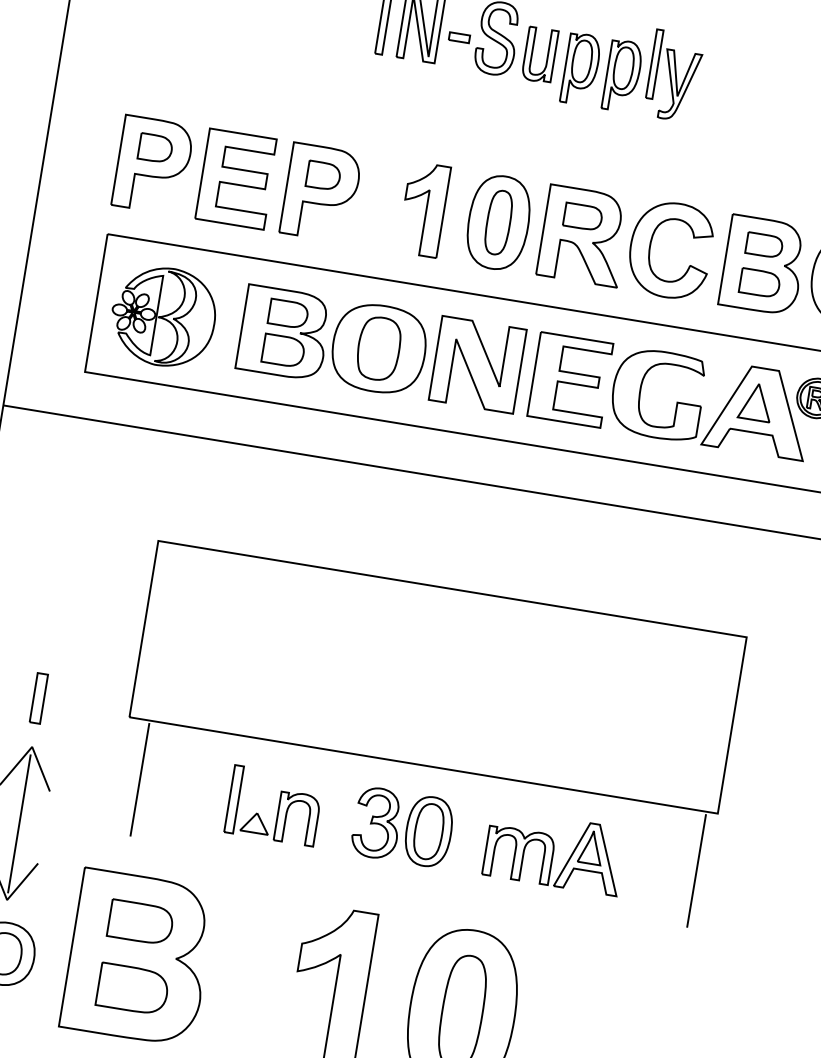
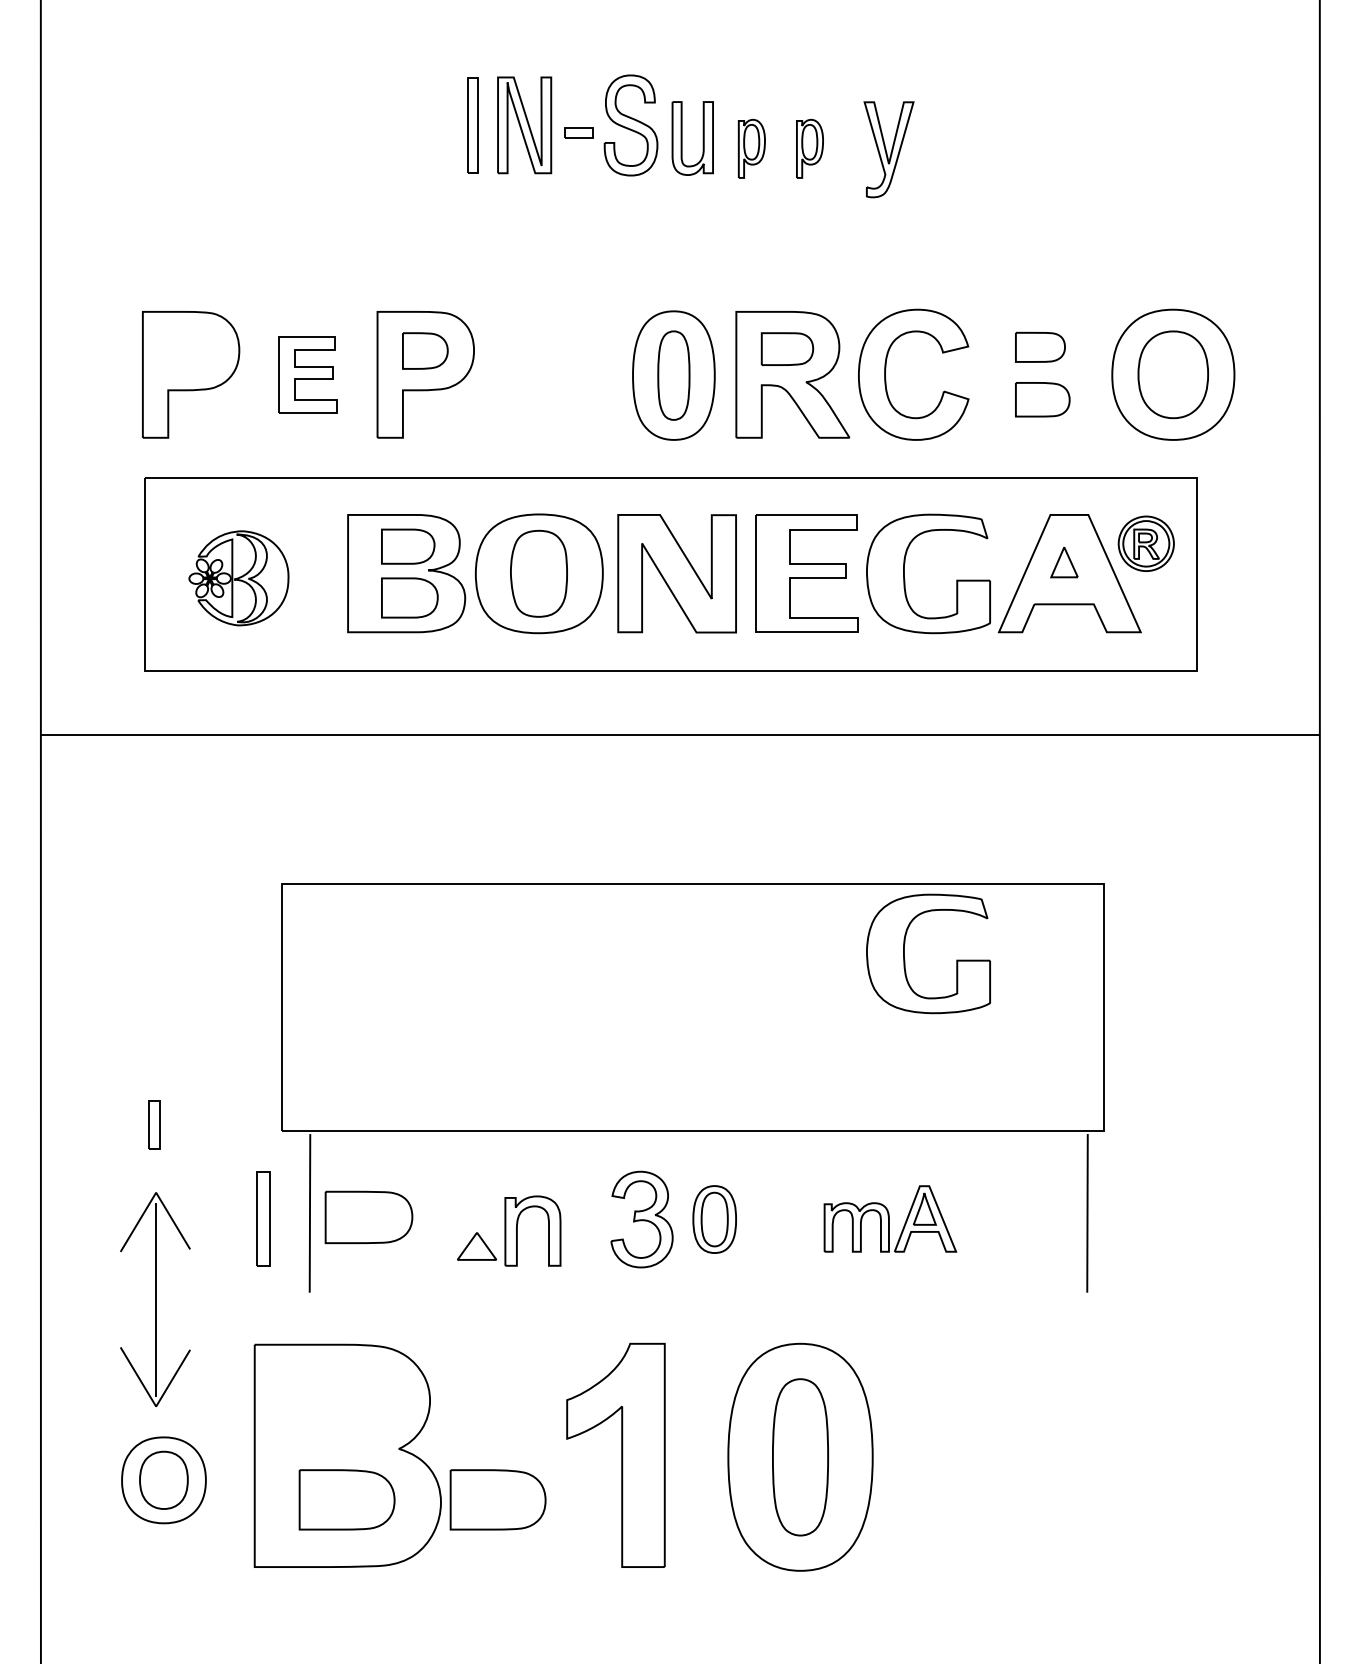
part: (654, 63) -> (850, 124), removed
part: (580, 69) -> (751, 148), size x0.6
part: (622, 75) -> (809, 148), size x0.6
part: (155, 147) -> (190, 350), removed
part: (236, 178) -> (307, 374), size x0.6
part: (423, 209) -> (568, 374), removed
part: (762, 265) -> (1042, 374), removed
part: (163, 316) -> (238, 578), size x0.7
part: (756, 402) -> (1064, 562), size x0.6
part: (596, 667) -> (905, 959), added
part: (38, 698) -> (154, 1125), size x0.7
part: (234, 798) -> (263, 1218), moved
part: (428, 831) -> (714, 1219), size x0.7
part: (554, 851) -> (890, 1218), size x0.7
part: (140, 922) -> (368, 1217), moved
part: (240, 1006) -> (497, 1499), added

